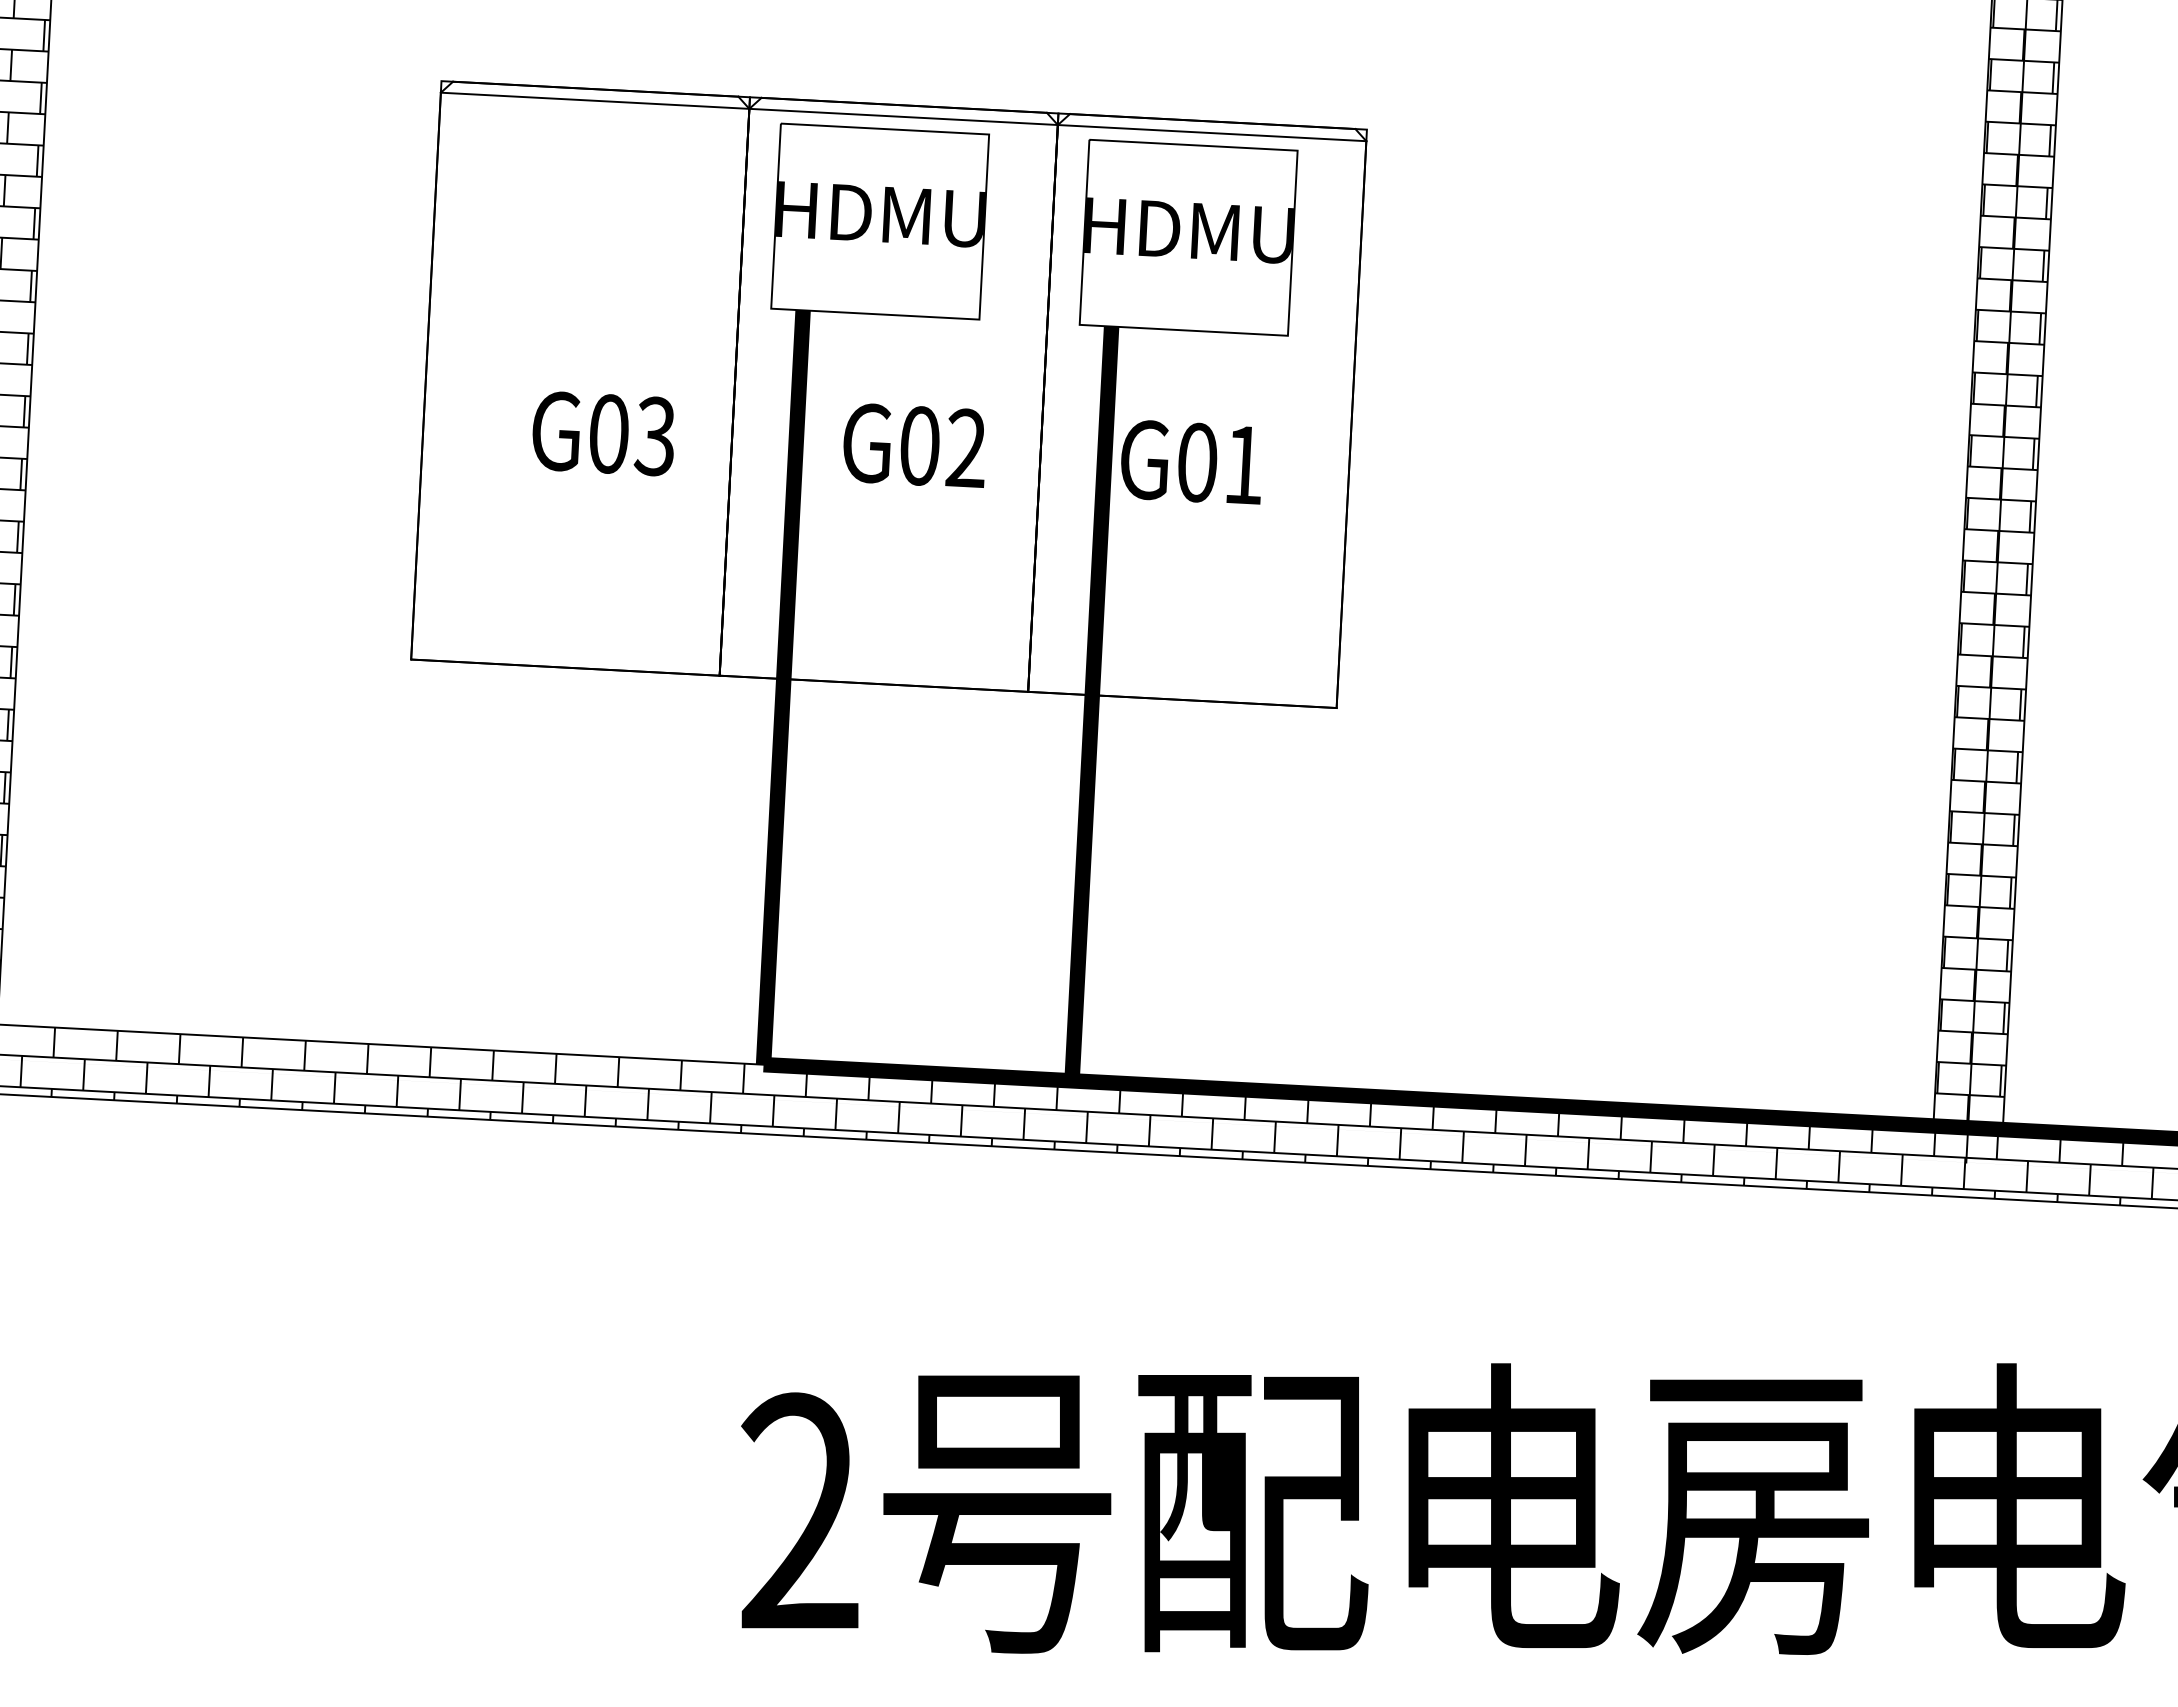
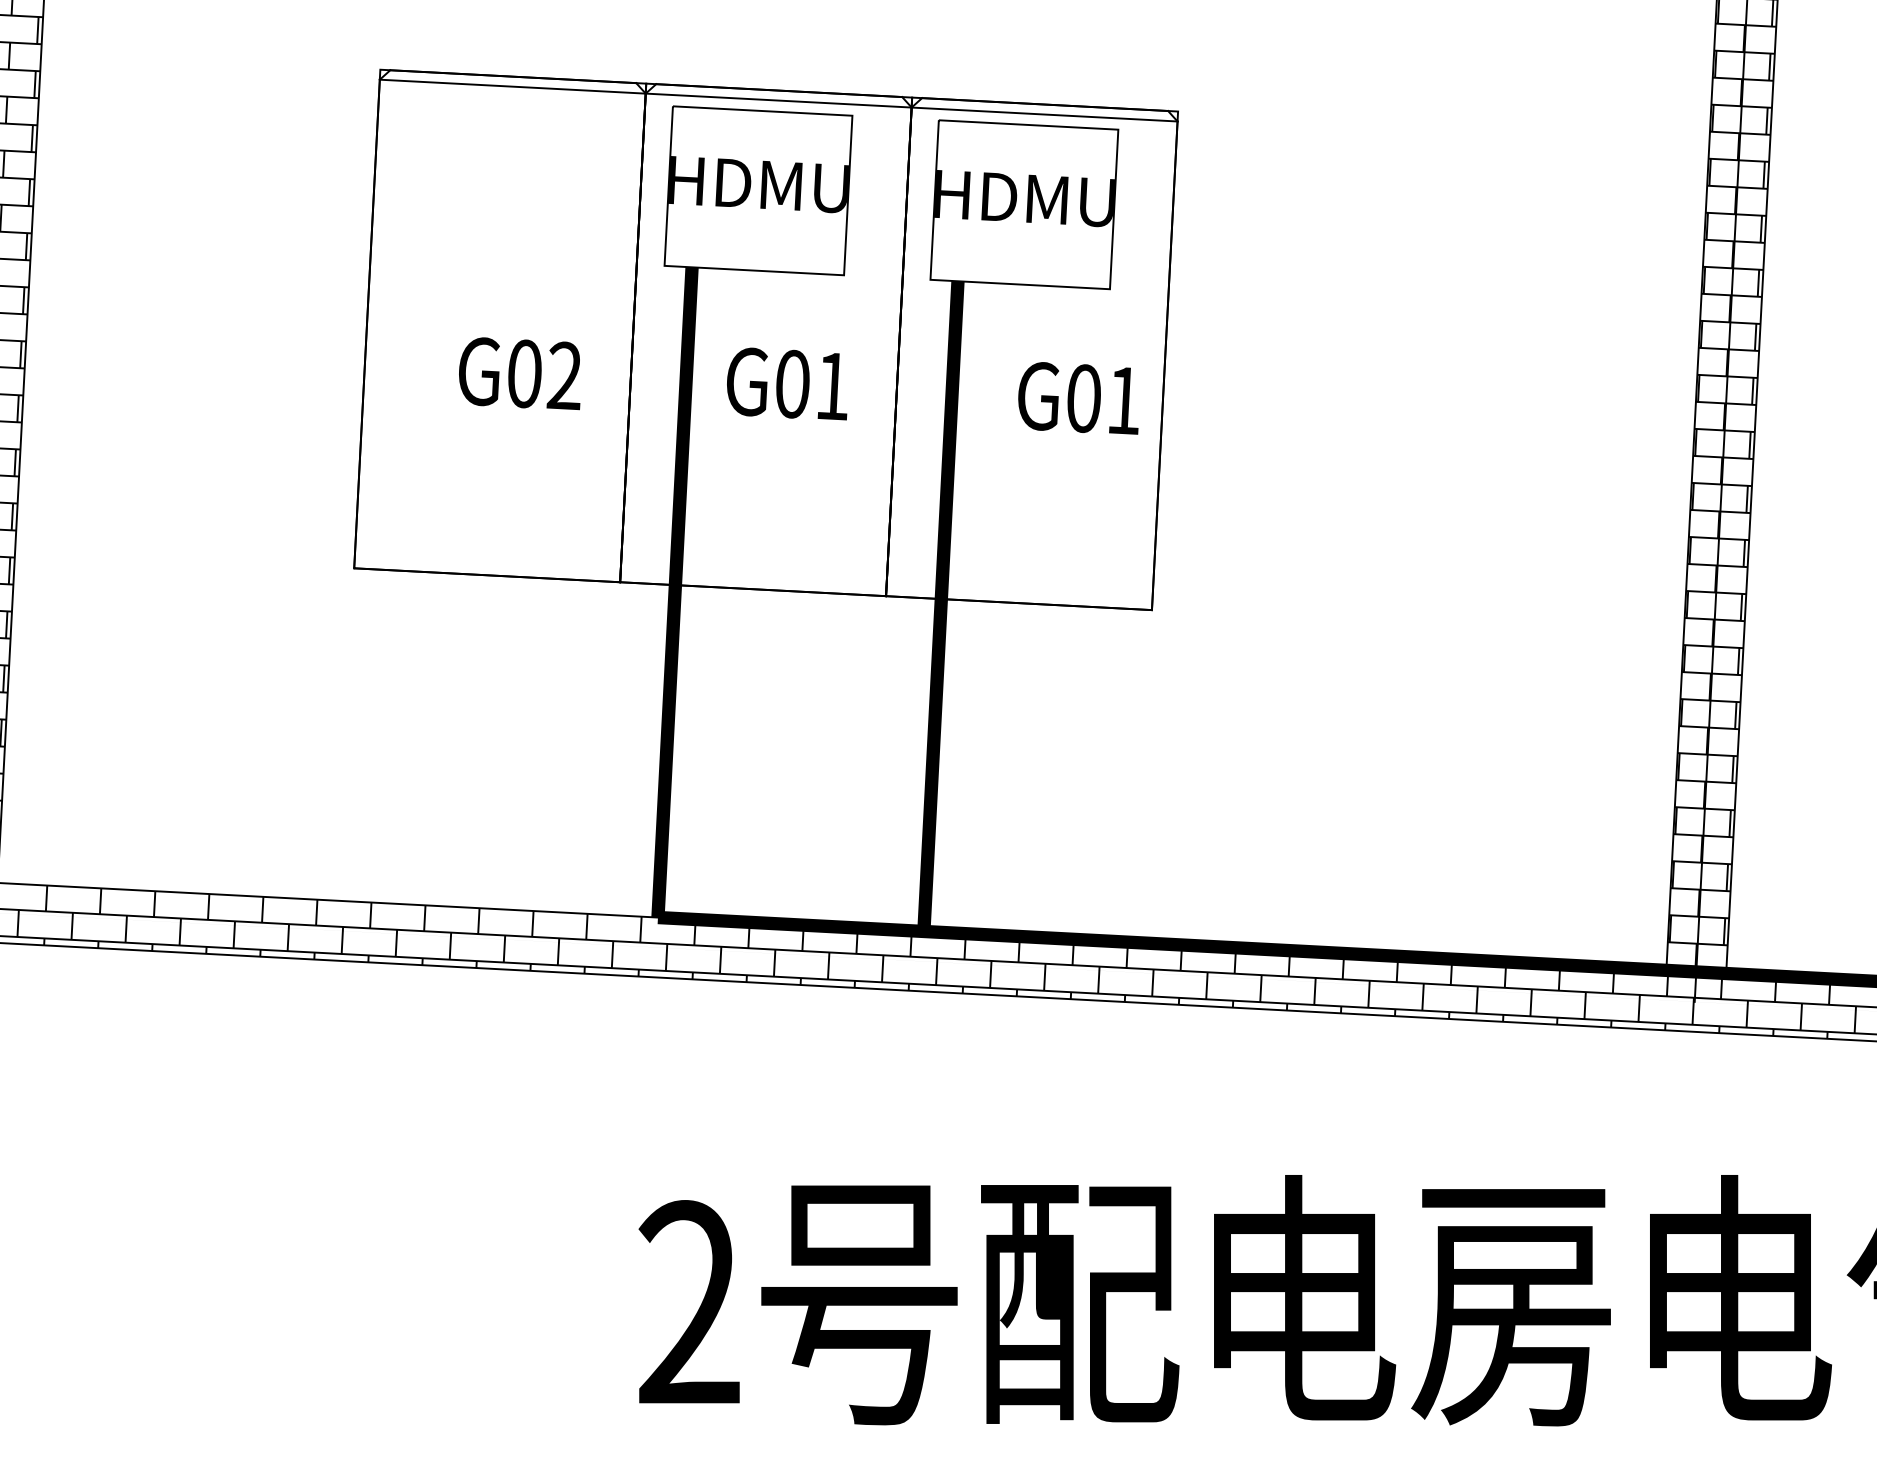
text: (653, 435) -> (563, 375), G03 -> G02
text: (964, 447) -> (831, 385), G02 -> G01
text: (1191, 462) -> (1078, 398), moved

